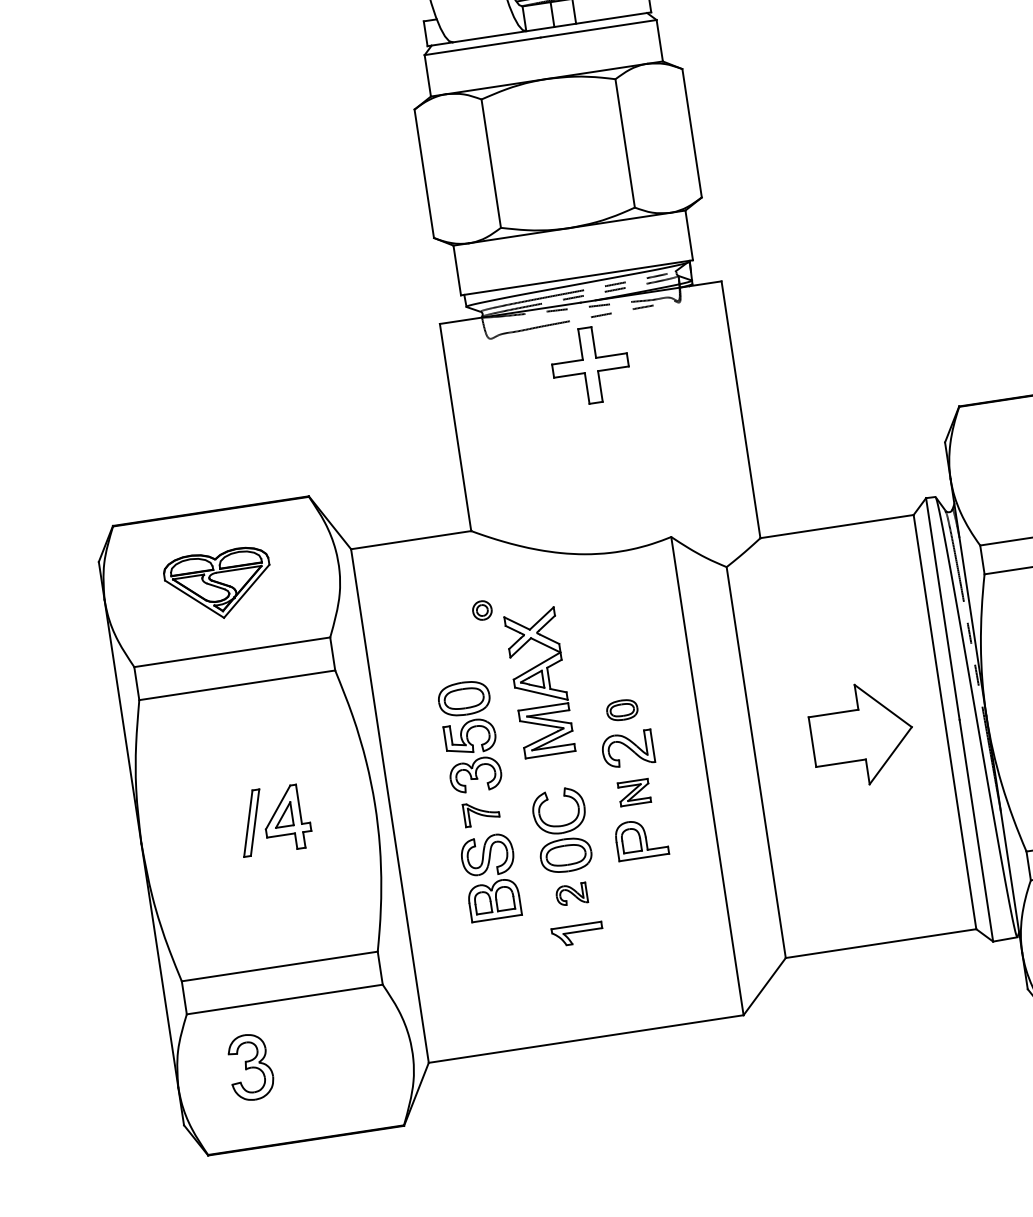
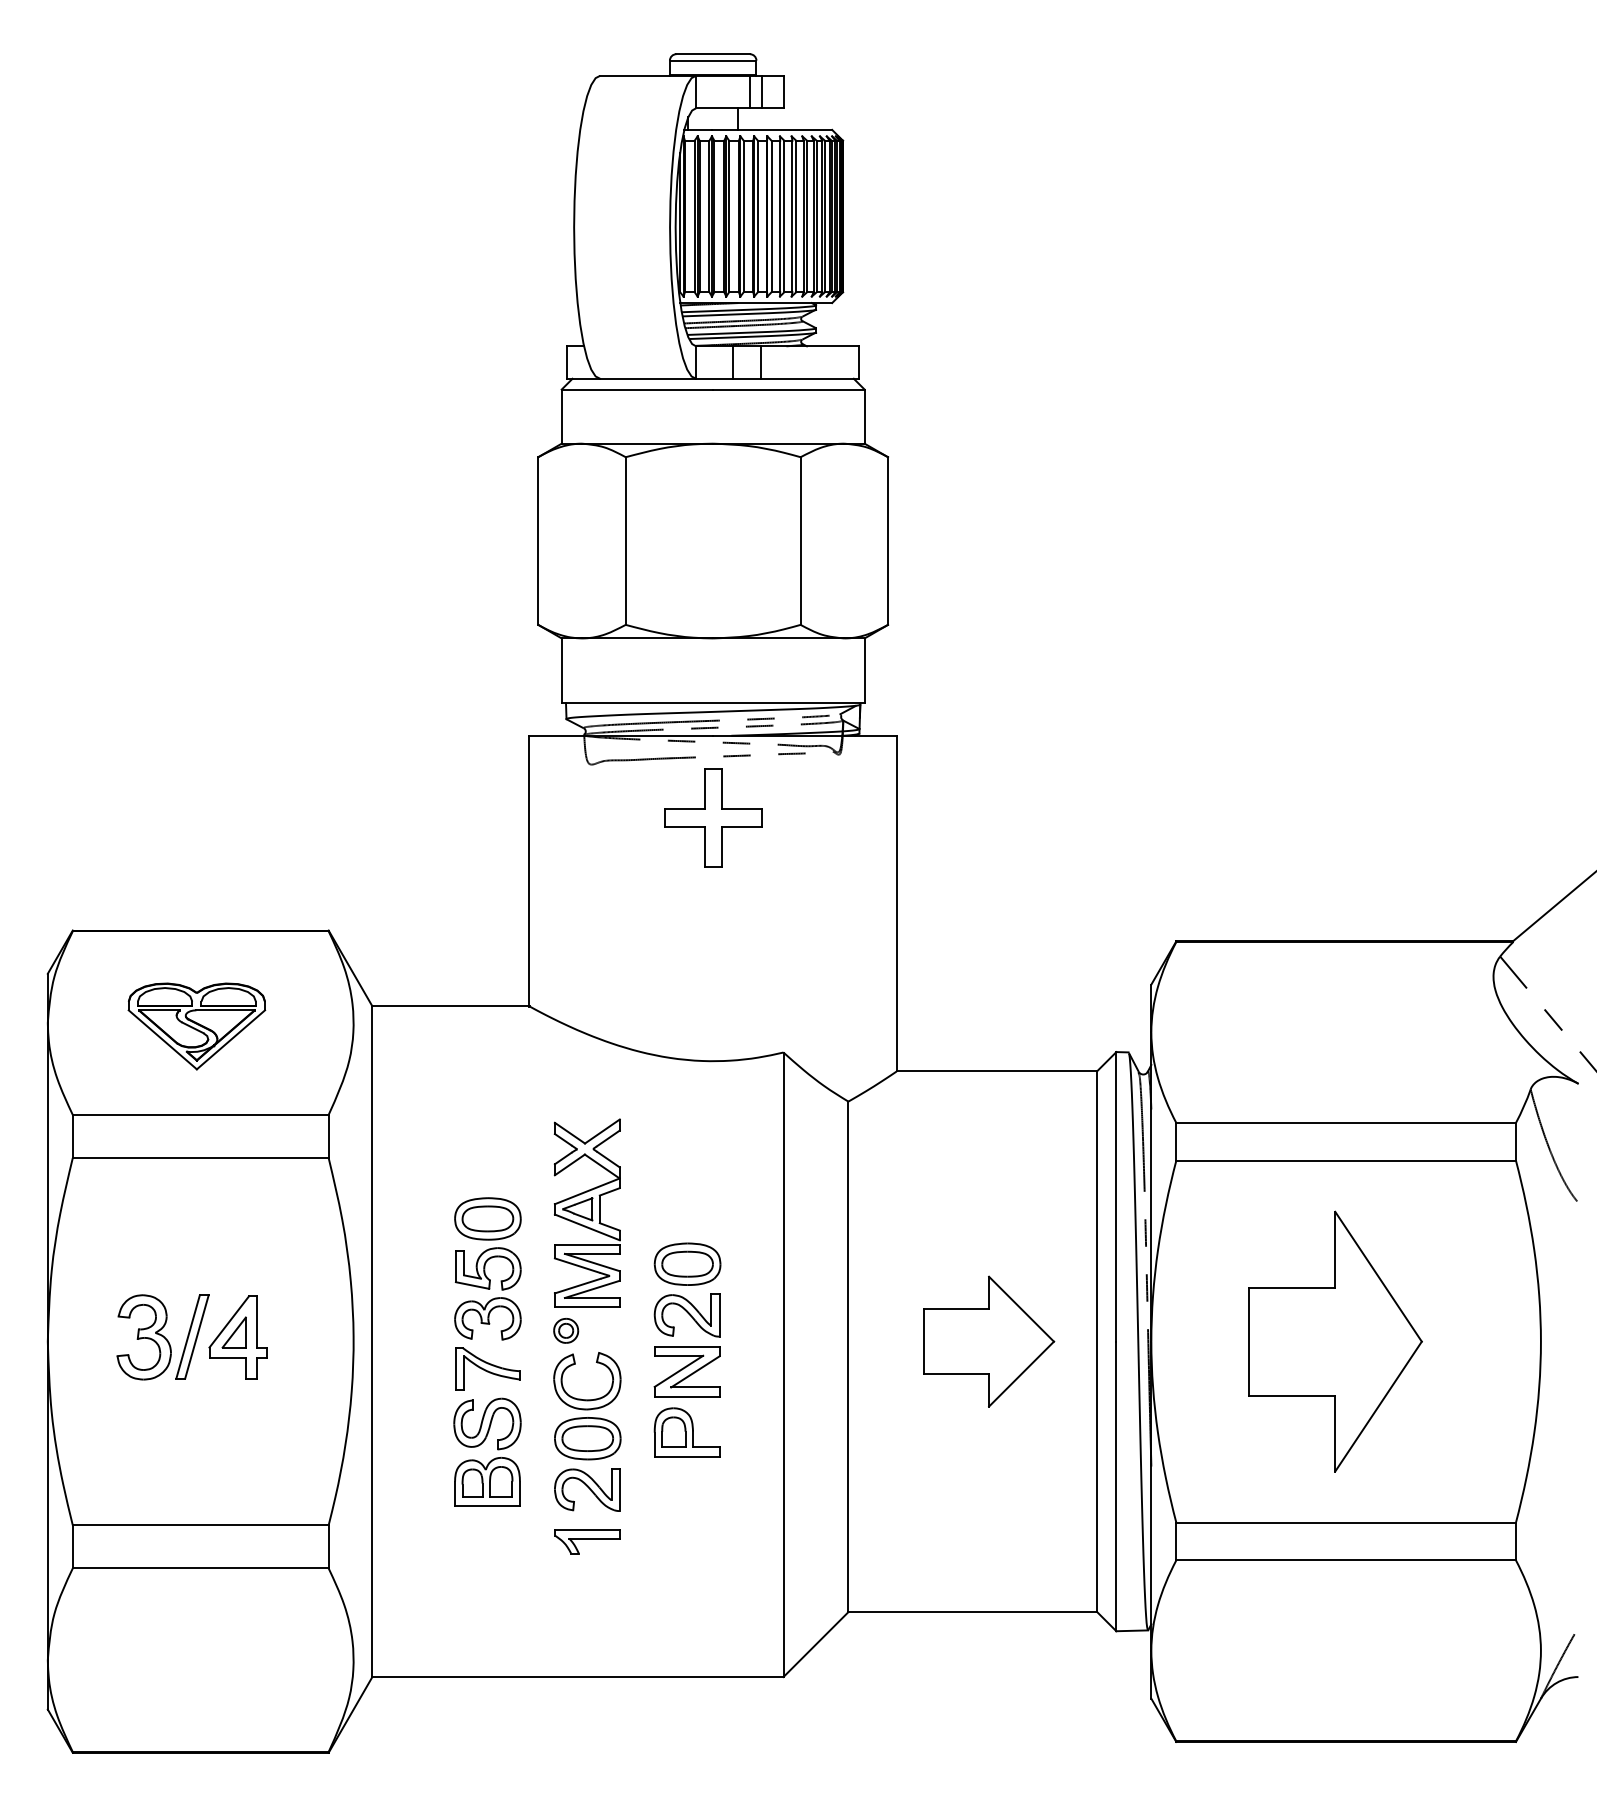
part: (482, 610) -> (566, 1330), moved
part: (622, 709) -> (687, 1263), size x1.67
part: (633, 792) -> (686, 1371), size x1.67
part: (481, 813) -> (487, 1368), size x1.43
part: (571, 894) -> (587, 1489), size x1.67
part: (250, 1067) -> (143, 1337), moved

